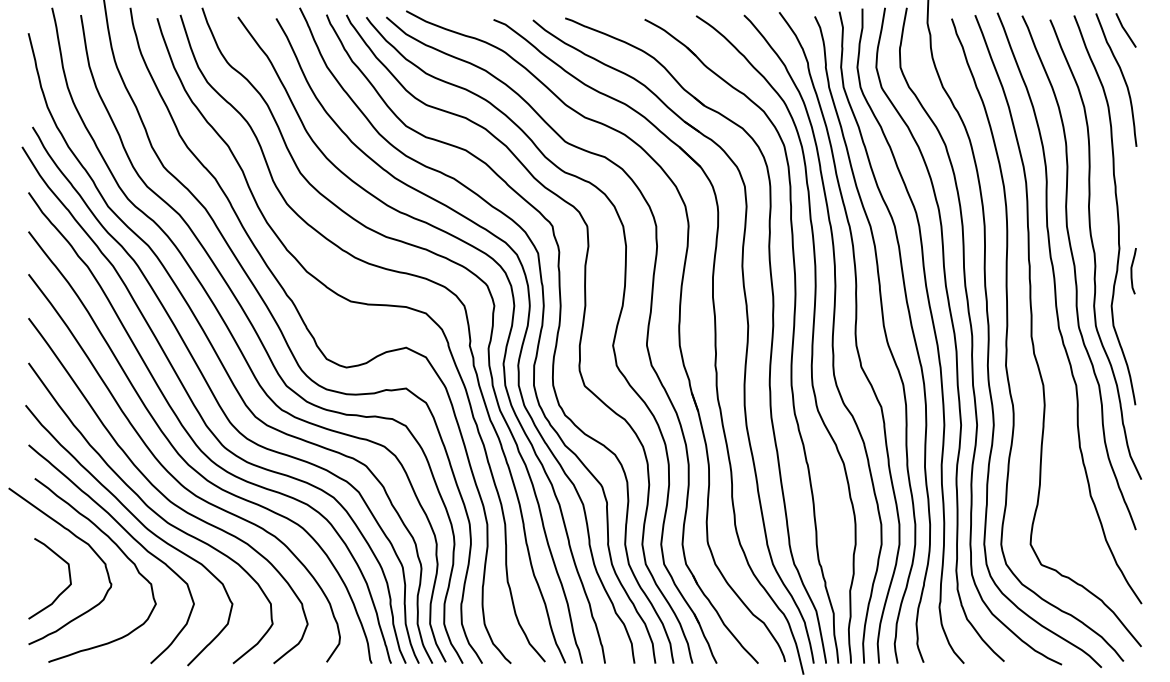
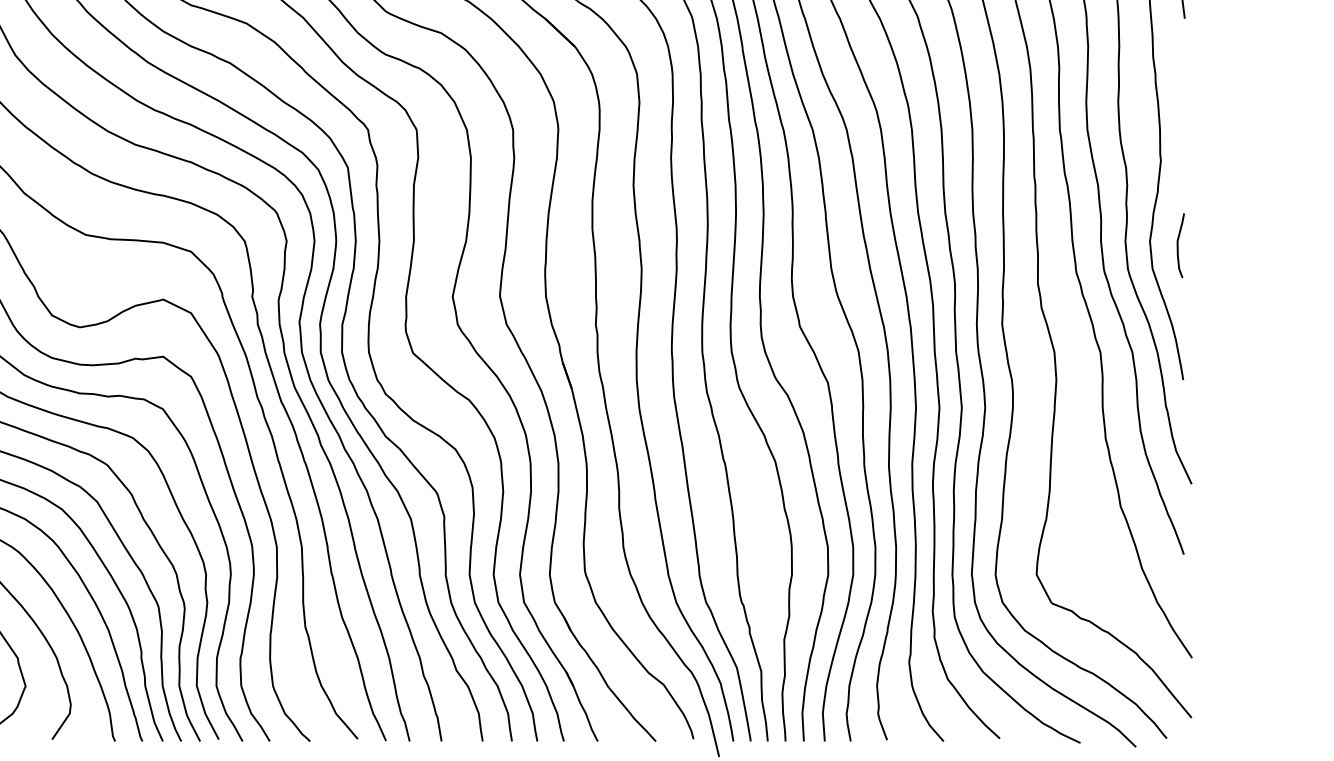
curve: (1132, 271) -> (1179, 246), moved

